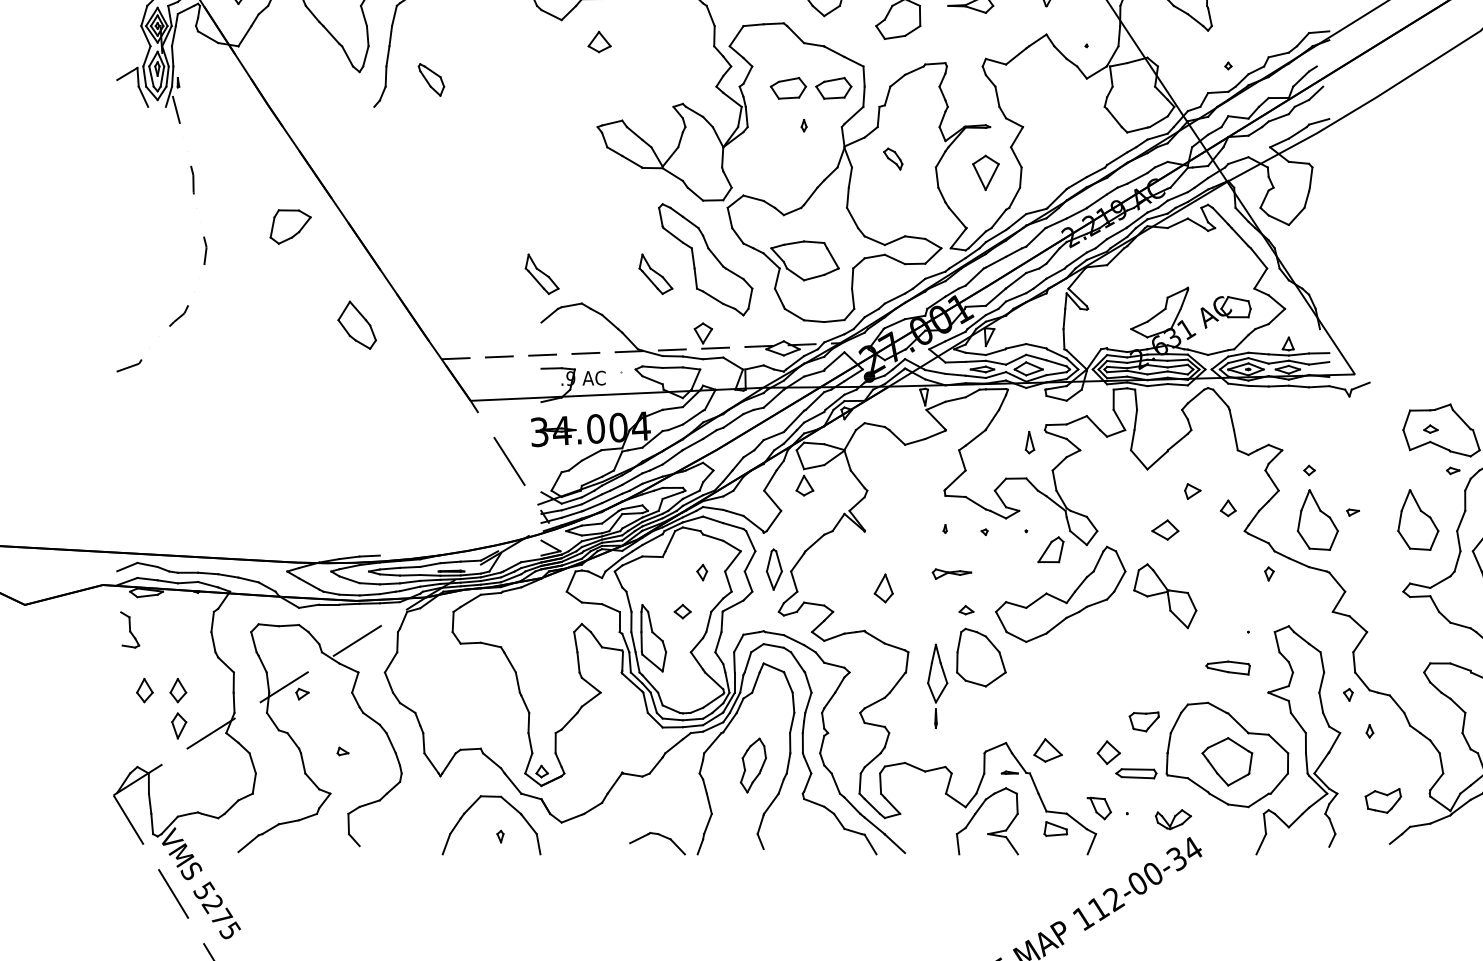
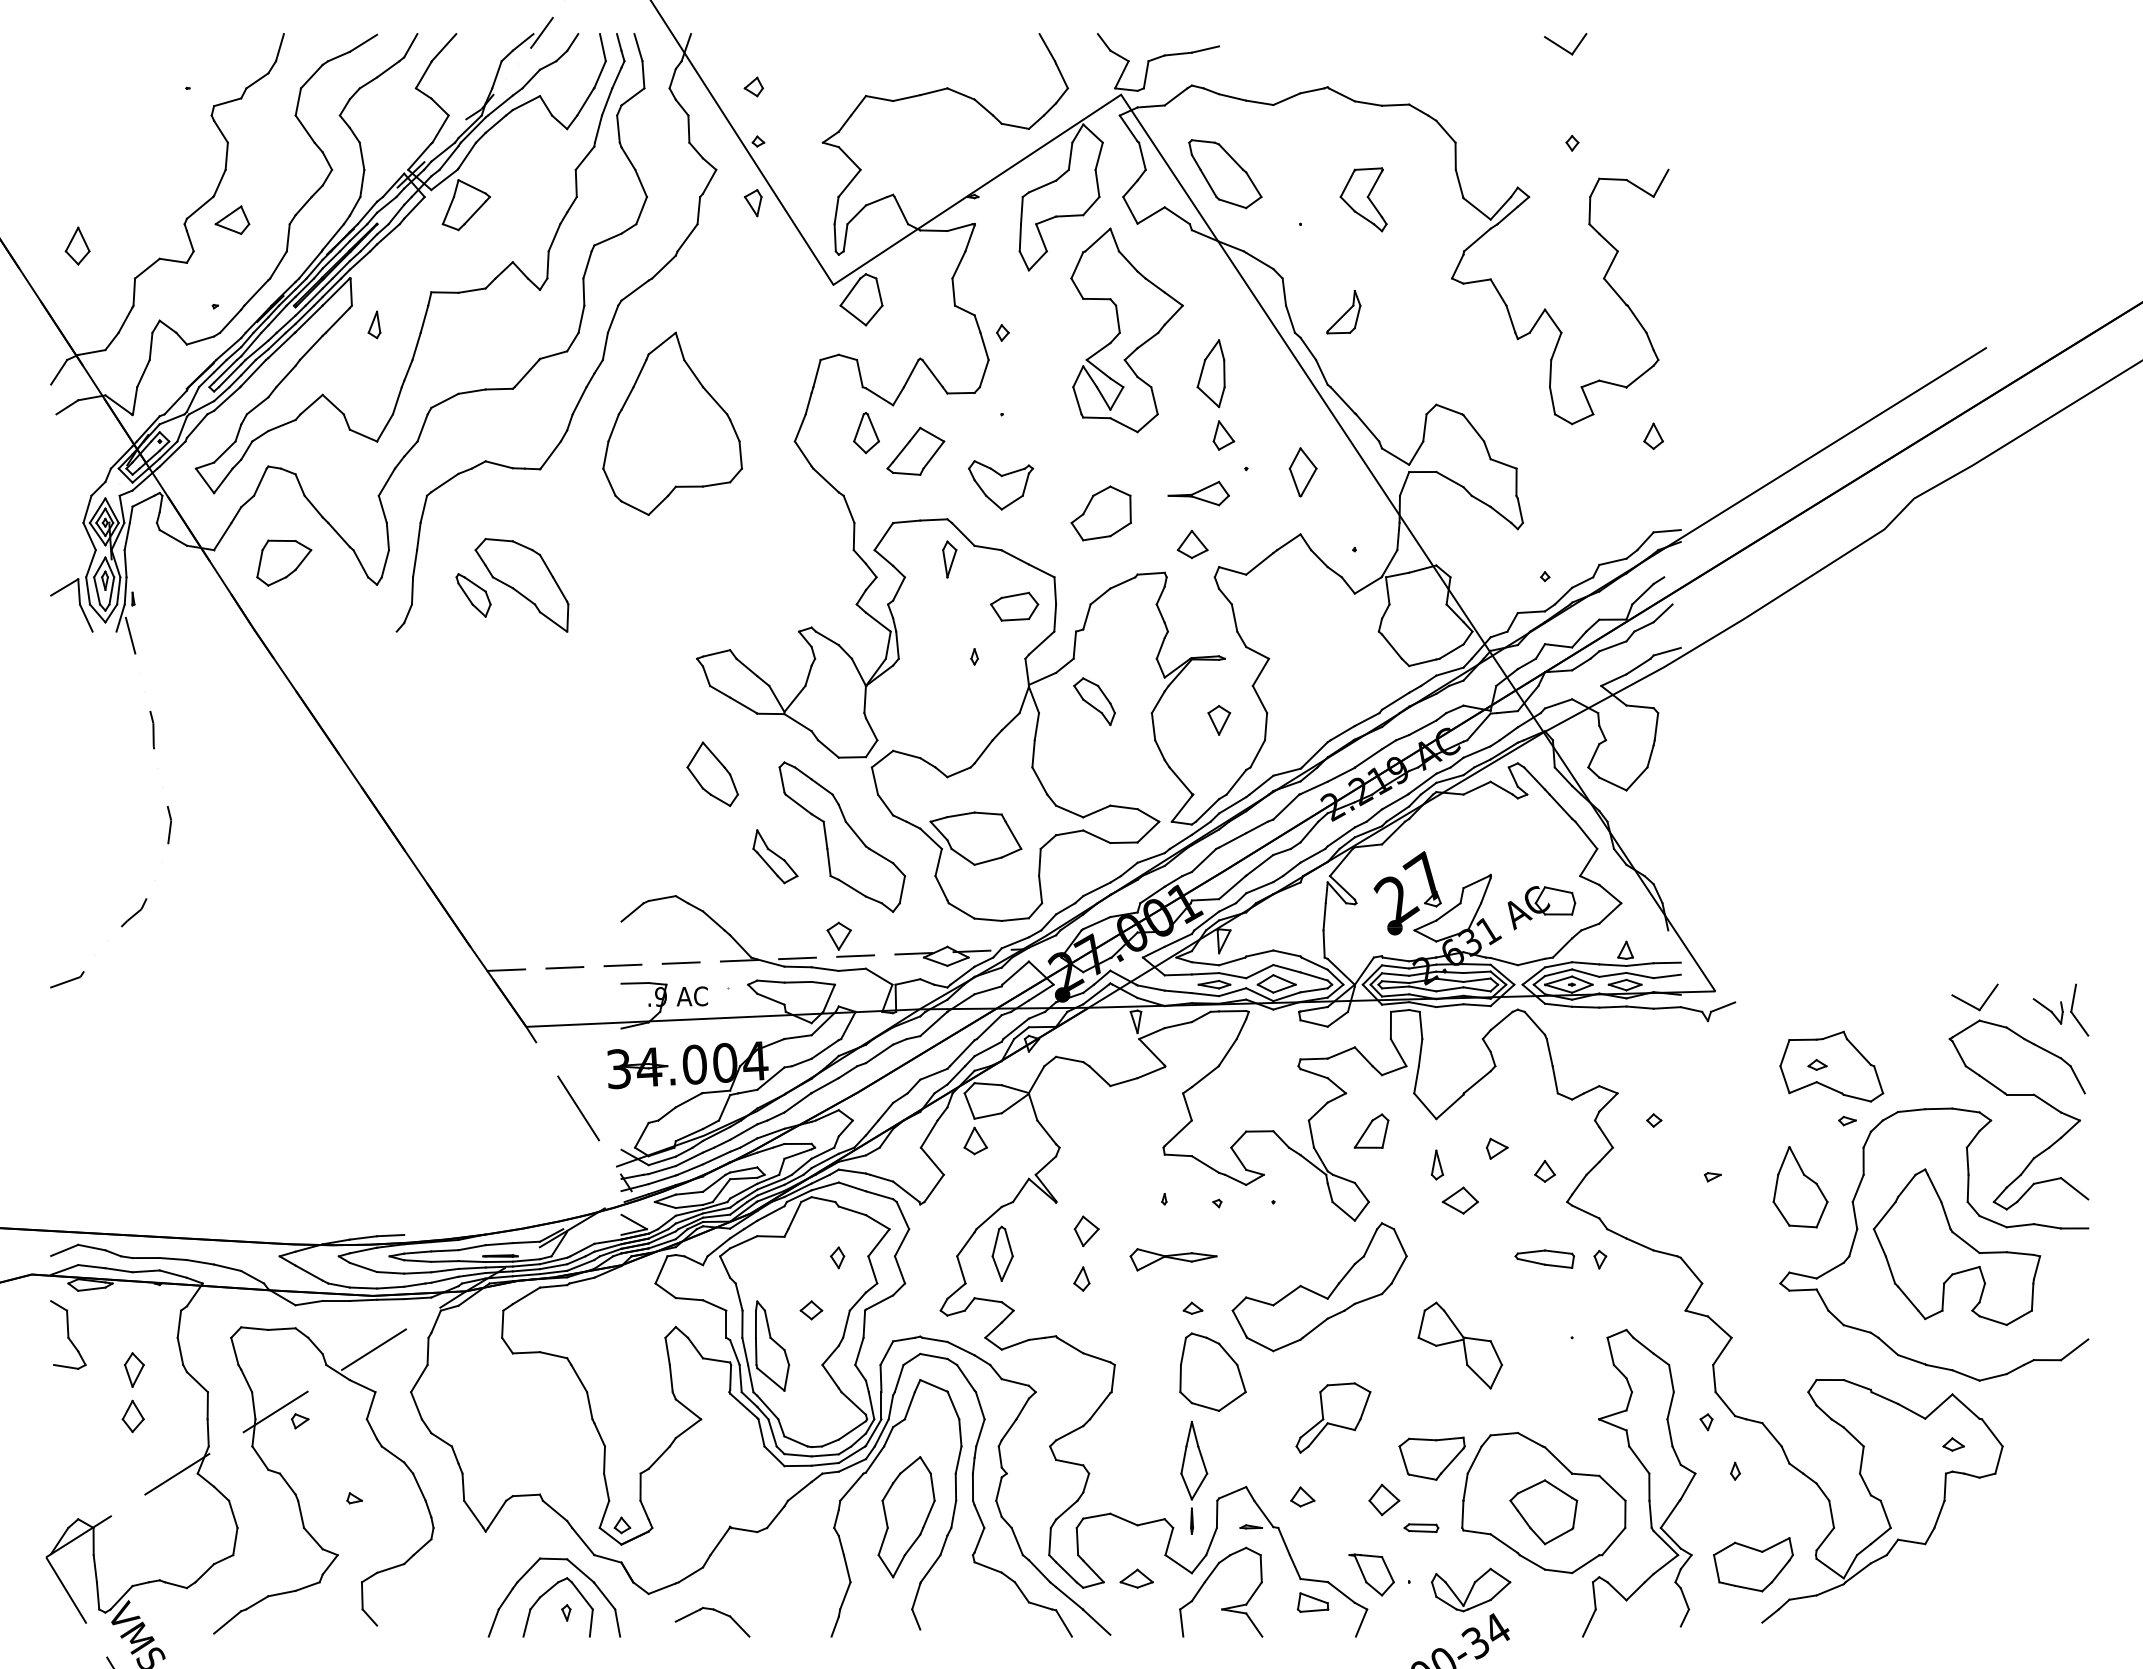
part: (599, 41) -> (1192, 543), moved
part: (785, 53) -> (949, 559), added
part: (467, 72) -> (521, 585), added
part: (788, 88) -> (953, 606), removed
part: (893, 158) -> (1094, 701), size x1.67
part: (986, 172) -> (1219, 720), size x0.62
part: (290, 226) -> (284, 562), moved
part: (542, 274) -> (622, 856), removed
part: (1126, 301) -> (1407, 893), added
part: (357, 325) -> (712, 774), moved
part: (1029, 442) -> (1436, 1164), moved
part: (1317, 520) -> (1665, 1187), removed
part: (1050, 549) -> (1371, 1130), moved
part: (887, 553) -> (1086, 1231), added
part: (774, 569) -> (1002, 1253), moved
part: (951, 573) -> (1173, 1259), size x1.67
part: (883, 587) -> (1081, 1278), size x0.62
part: (1164, 596) -> (1459, 1345), moved
part: (130, 629) -> (68, 1334), size x1.43
part: (1227, 667) -> (1544, 1258), moved
part: (937, 686) -> (1194, 1477), moved
part: (144, 690) -> (87, 1416), removed
part: (1070, 691) -> (1333, 1417), added
part: (1143, 721) -> (1431, 1458), size x1.67
part: (179, 725) -> (134, 1369), moved
part: (1047, 750) -> (1302, 1496), size x0.62
part: (753, 765) -> (906, 1517), size x1.67
part: (1136, 773) -> (1421, 1527), size x0.62
part: (1383, 800) -> (1753, 1564), size x1.67
part: (1099, 808) -> (1371, 1574), size x1.43
part: (924, 811) -> (1136, 1578), added
part: (1173, 819) -> (1471, 1589), size x1.67
part: (484, 822) -> (545, 1594), added
part: (661, 836) -> (717, 1612), moved

